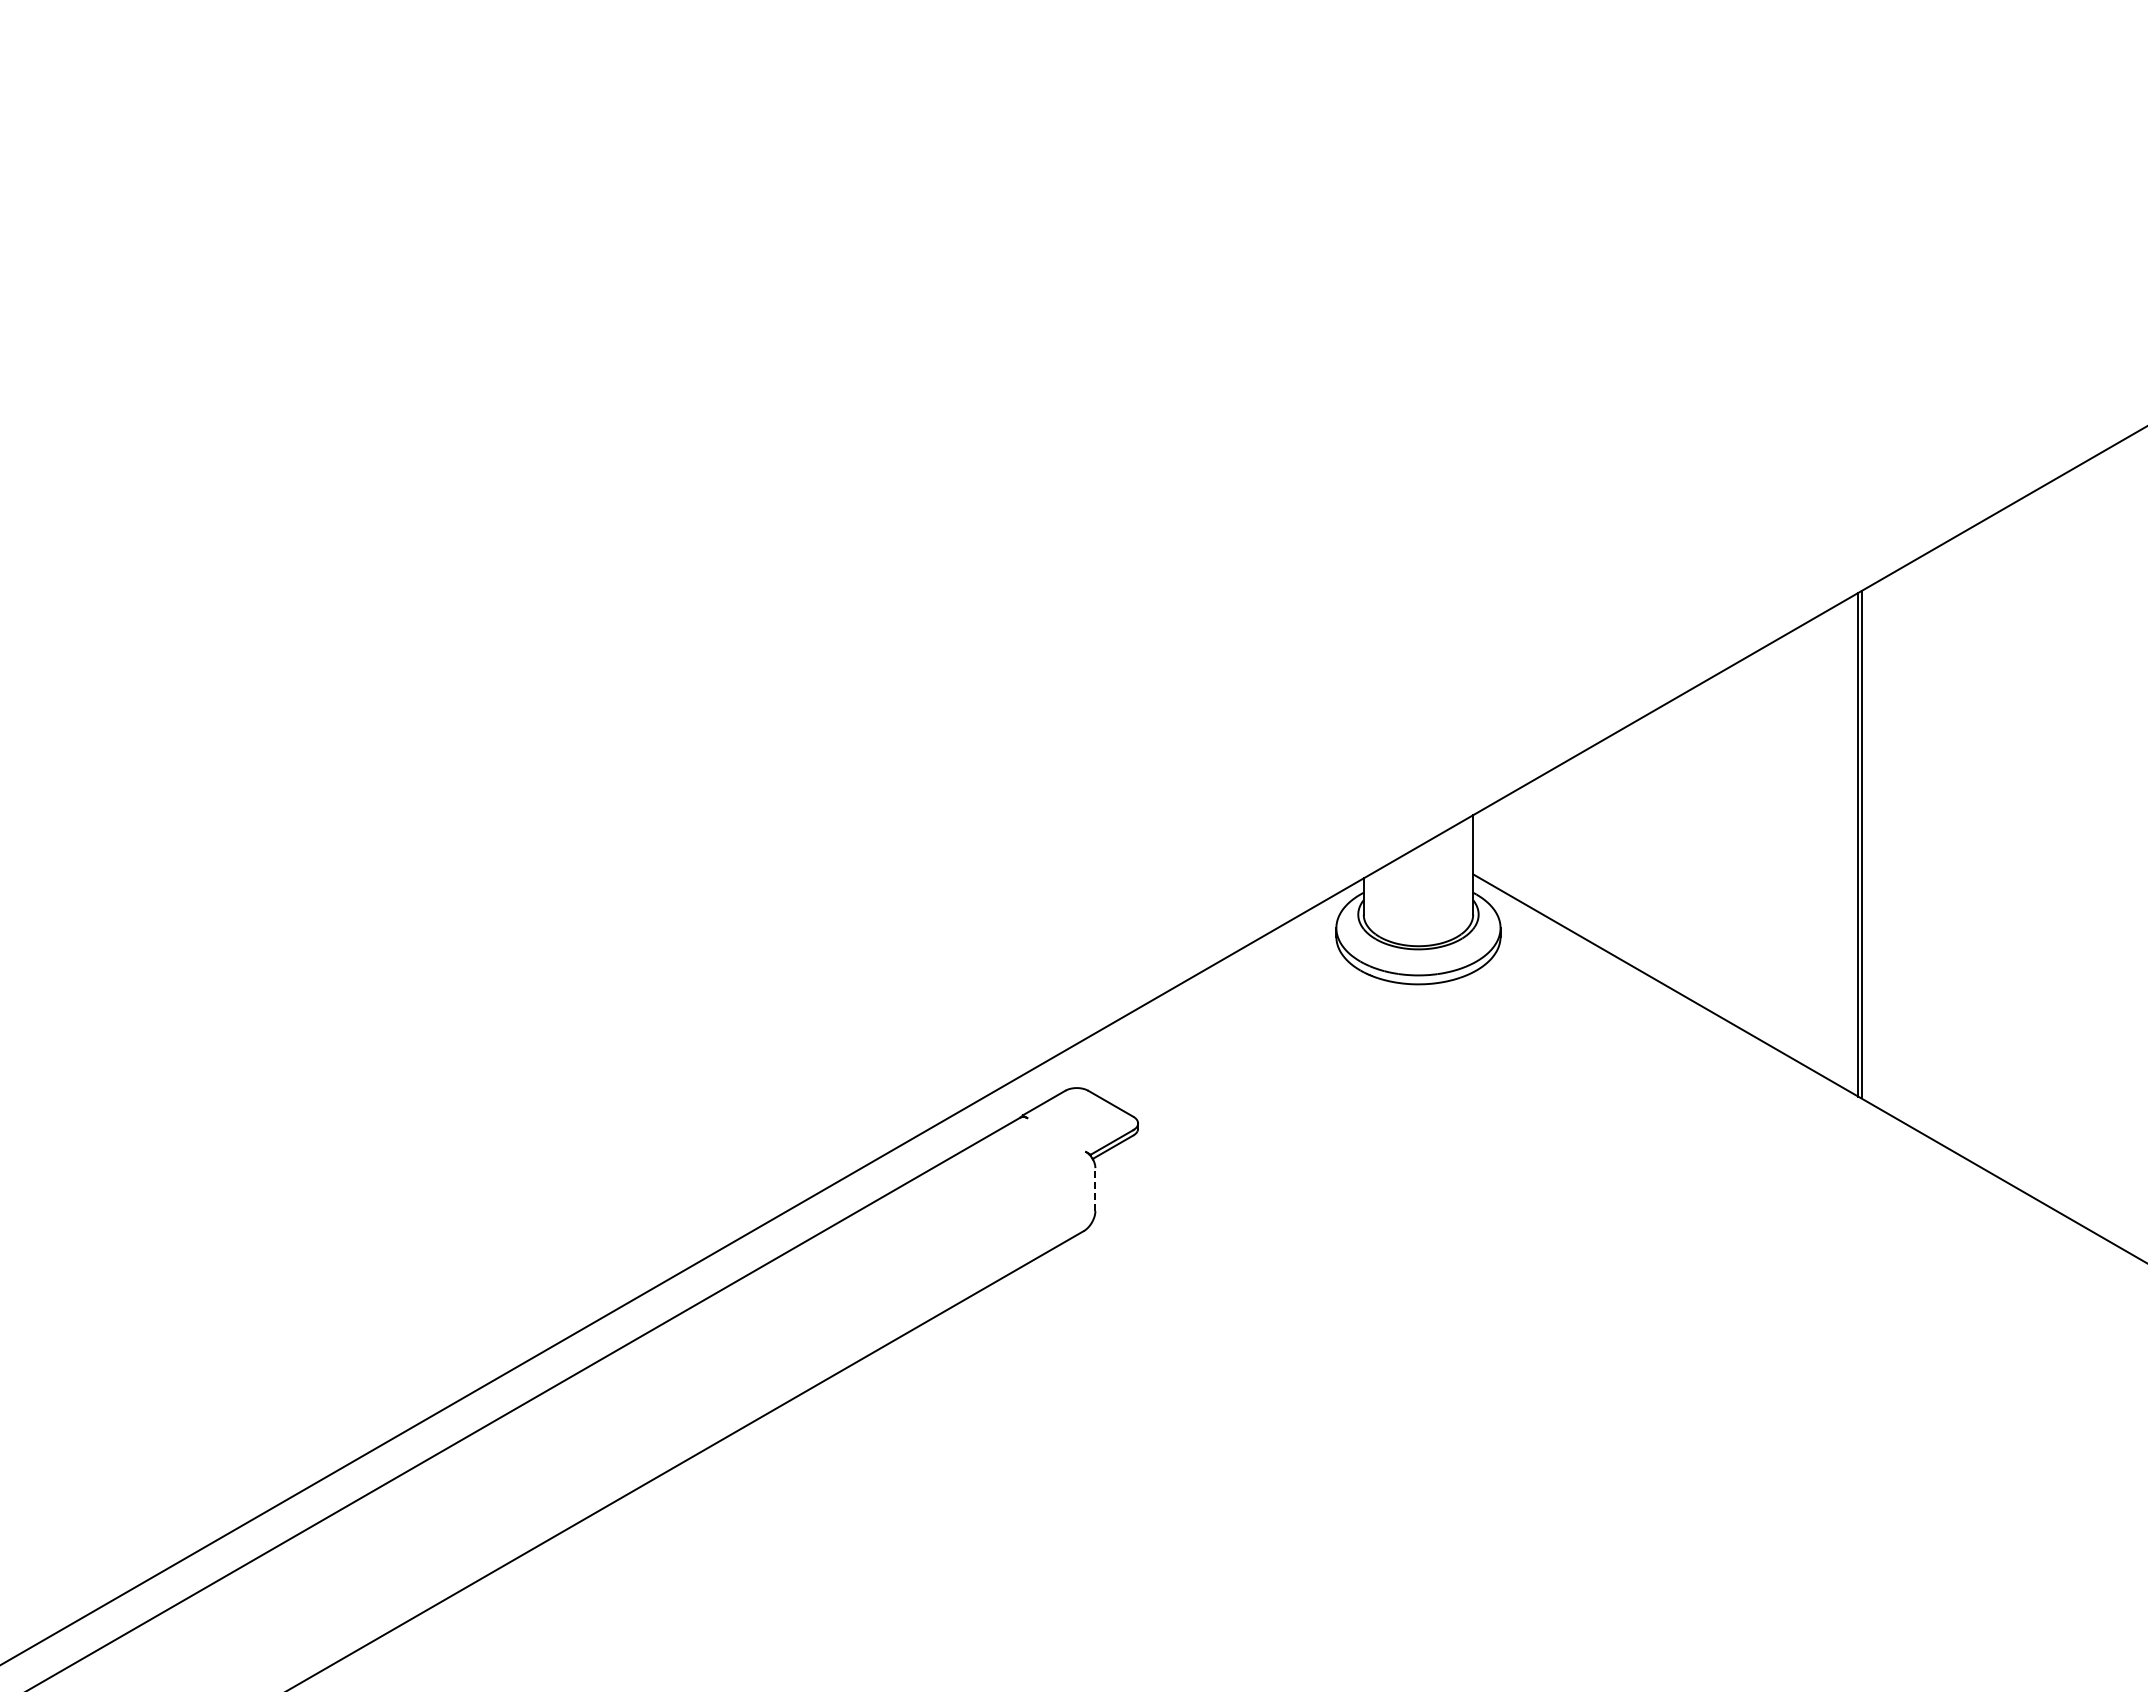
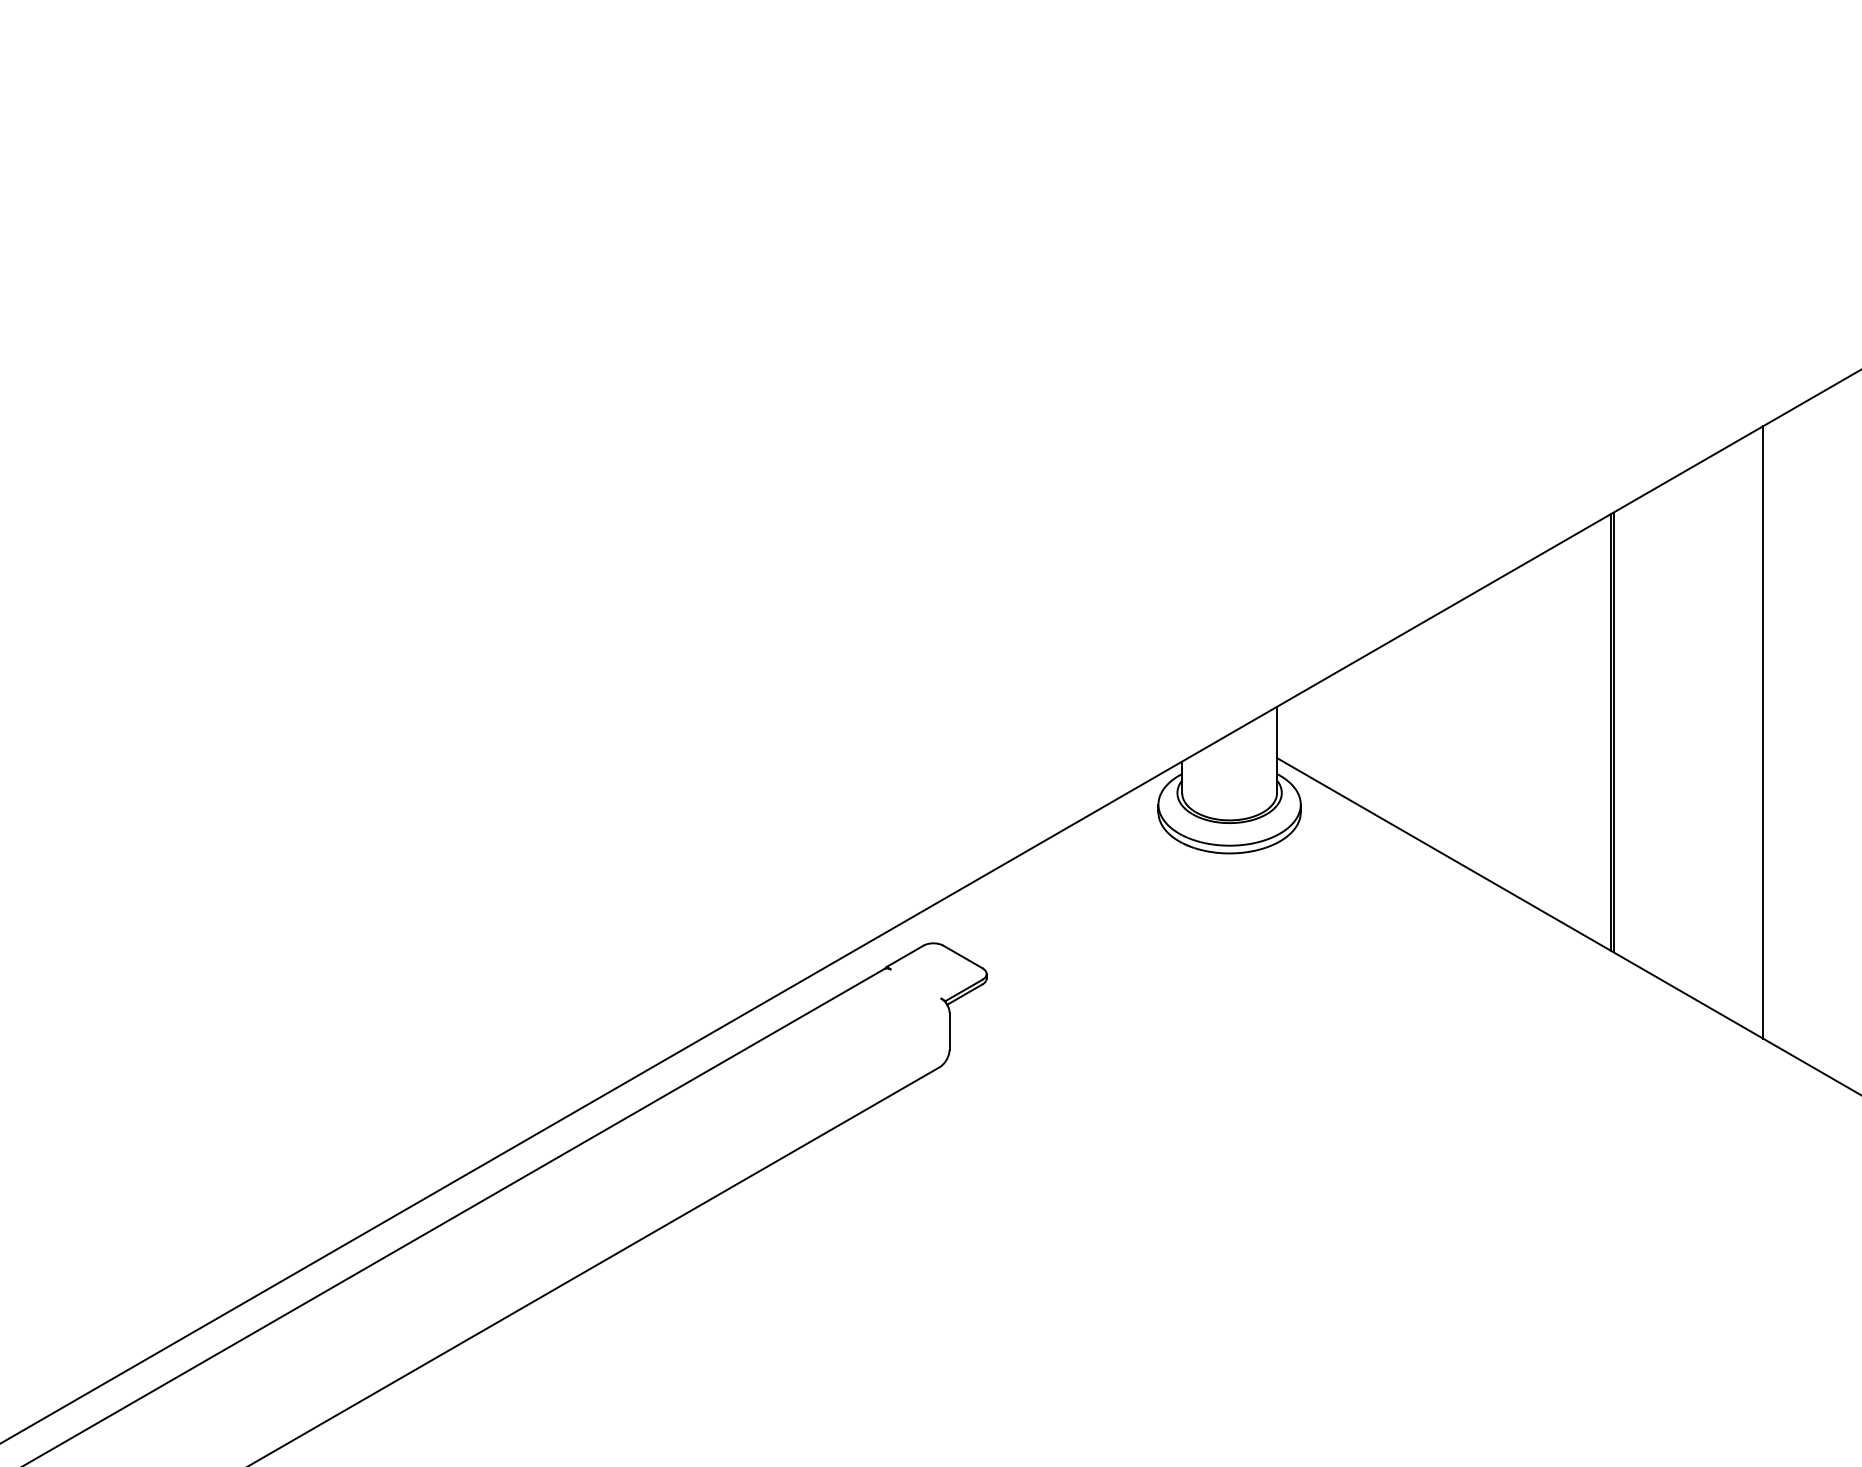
line: (2034, 844) -> (1763, 732), added
line: (1095, 1189) -> (949, 1031), dashed -> solid

